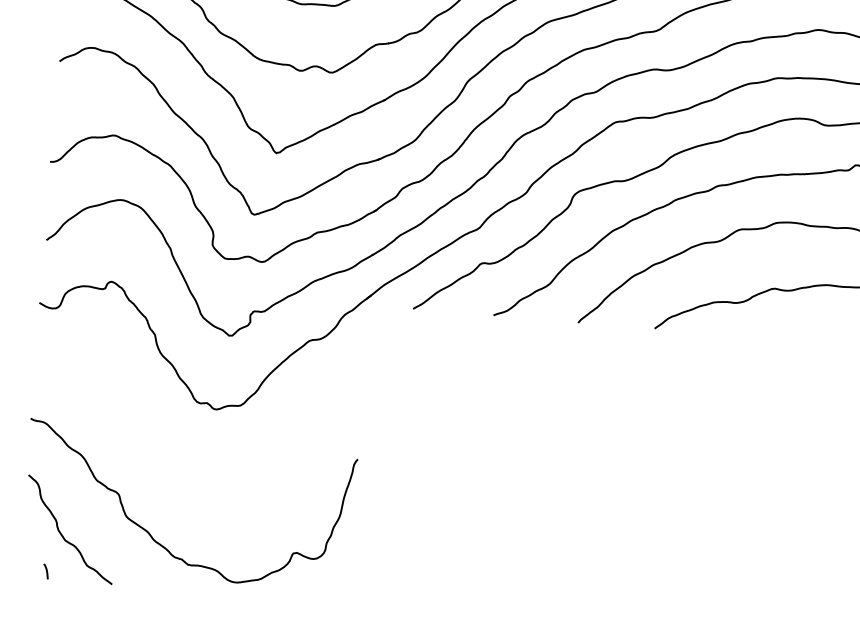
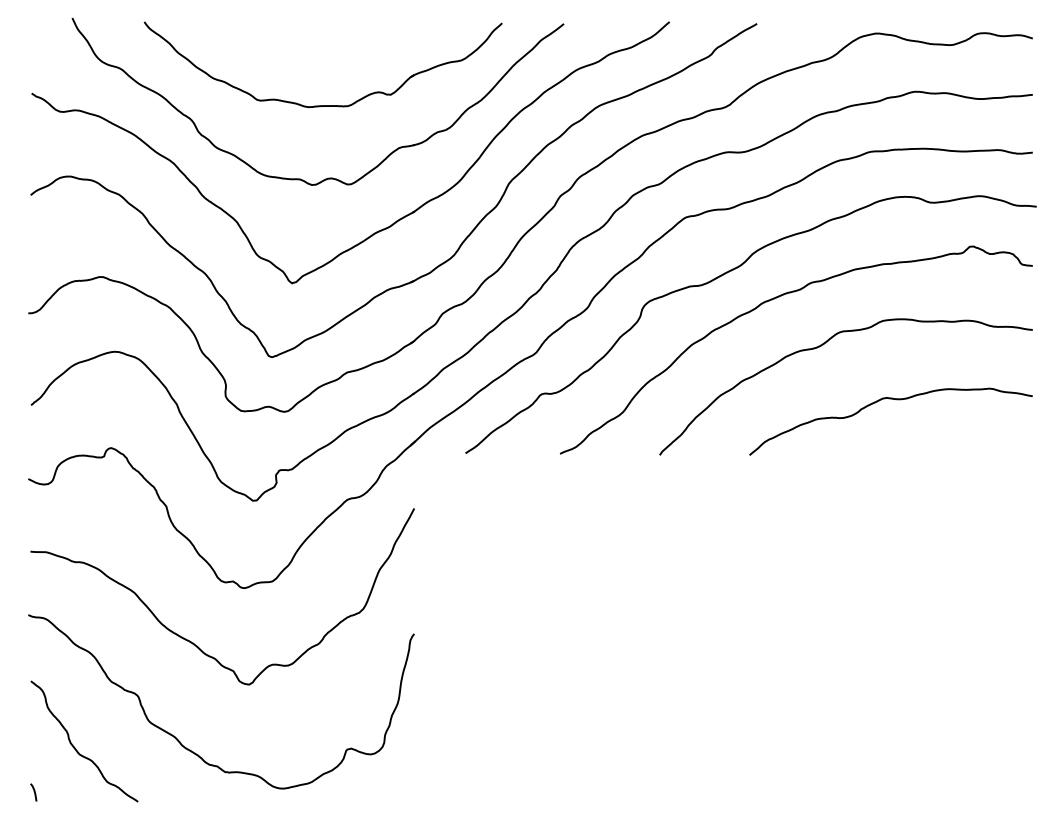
curve: (169, 452) -> (193, 642), added
curve: (45, 570) -> (33, 791), moved

